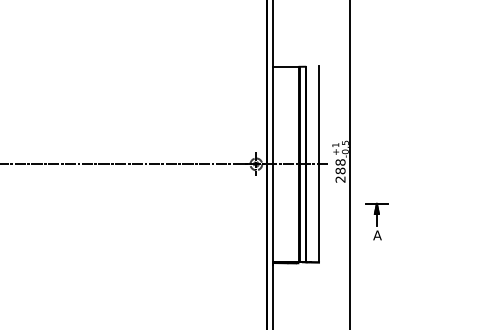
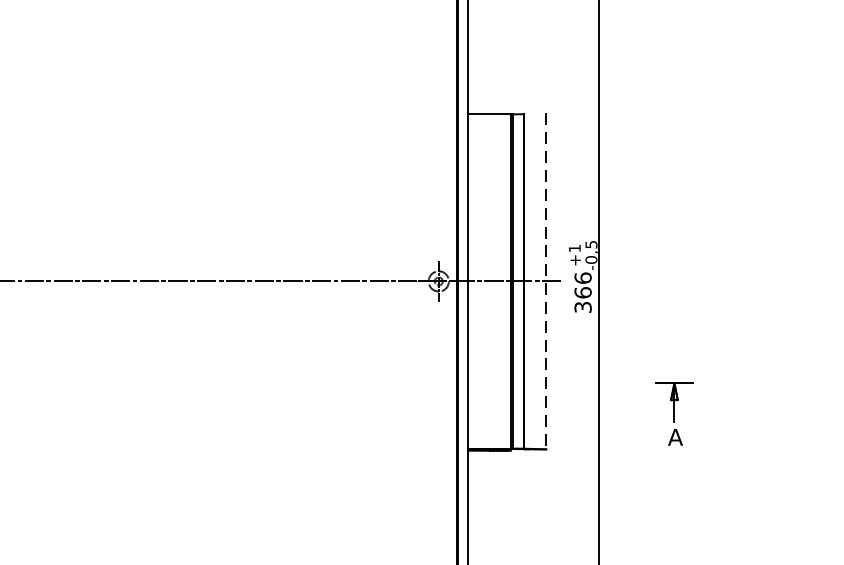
line: (319, 164) -> (547, 281), solid -> dashed
text: (340, 170) -> (582, 291), 288 -> 366
part: (376, 221) -> (673, 413), moved

